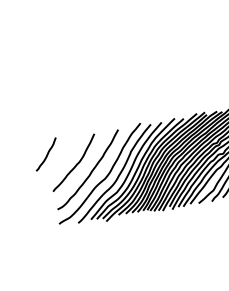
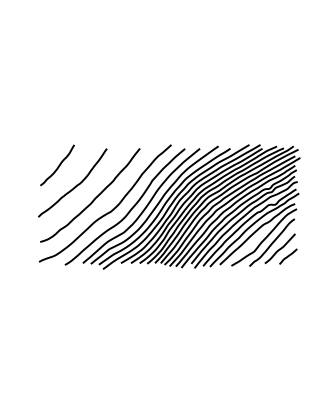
curve: (46, 154) -> (58, 165), moved

